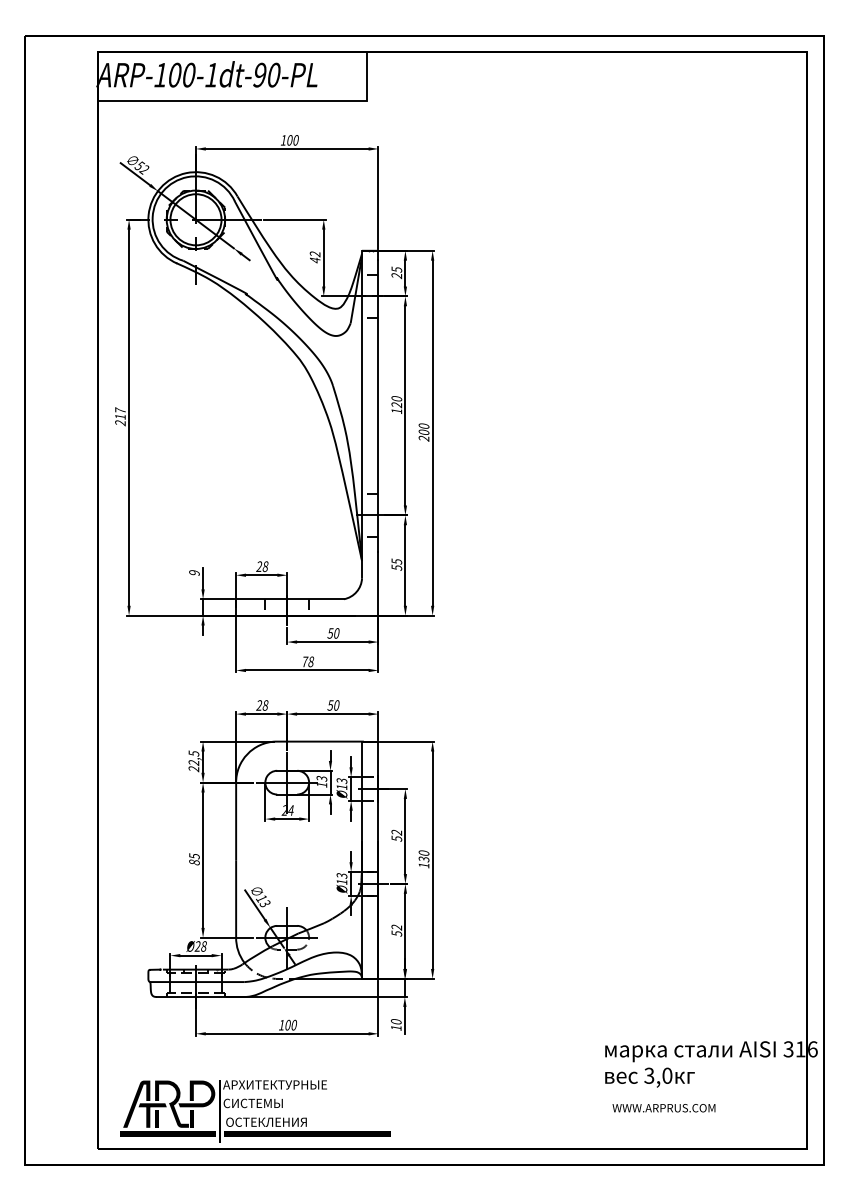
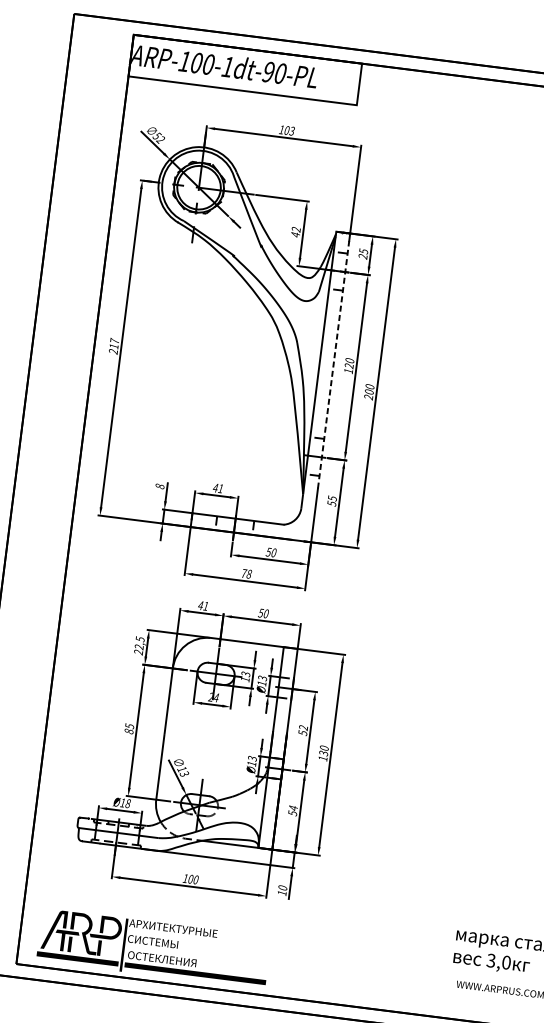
text: (295, 140) -> (291, 131), 100 -> 103
line: (378, 405) -> (333, 364), solid -> dashed
text: (262, 566) -> (218, 488), 28 -> 41
text: (194, 572) -> (160, 486), 9 -> 8
text: (262, 705) -> (203, 605), 28 -> 41
text: (396, 927) -> (293, 808), 52 -> 54
text: (197, 946) -> (122, 802), Ø28 -> Ø18

